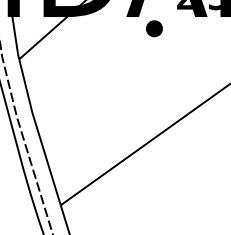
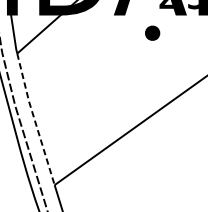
part: (154, 28) -> (152, 33), moved
line: (38, 131) -> (34, 118), solid -> dashed

